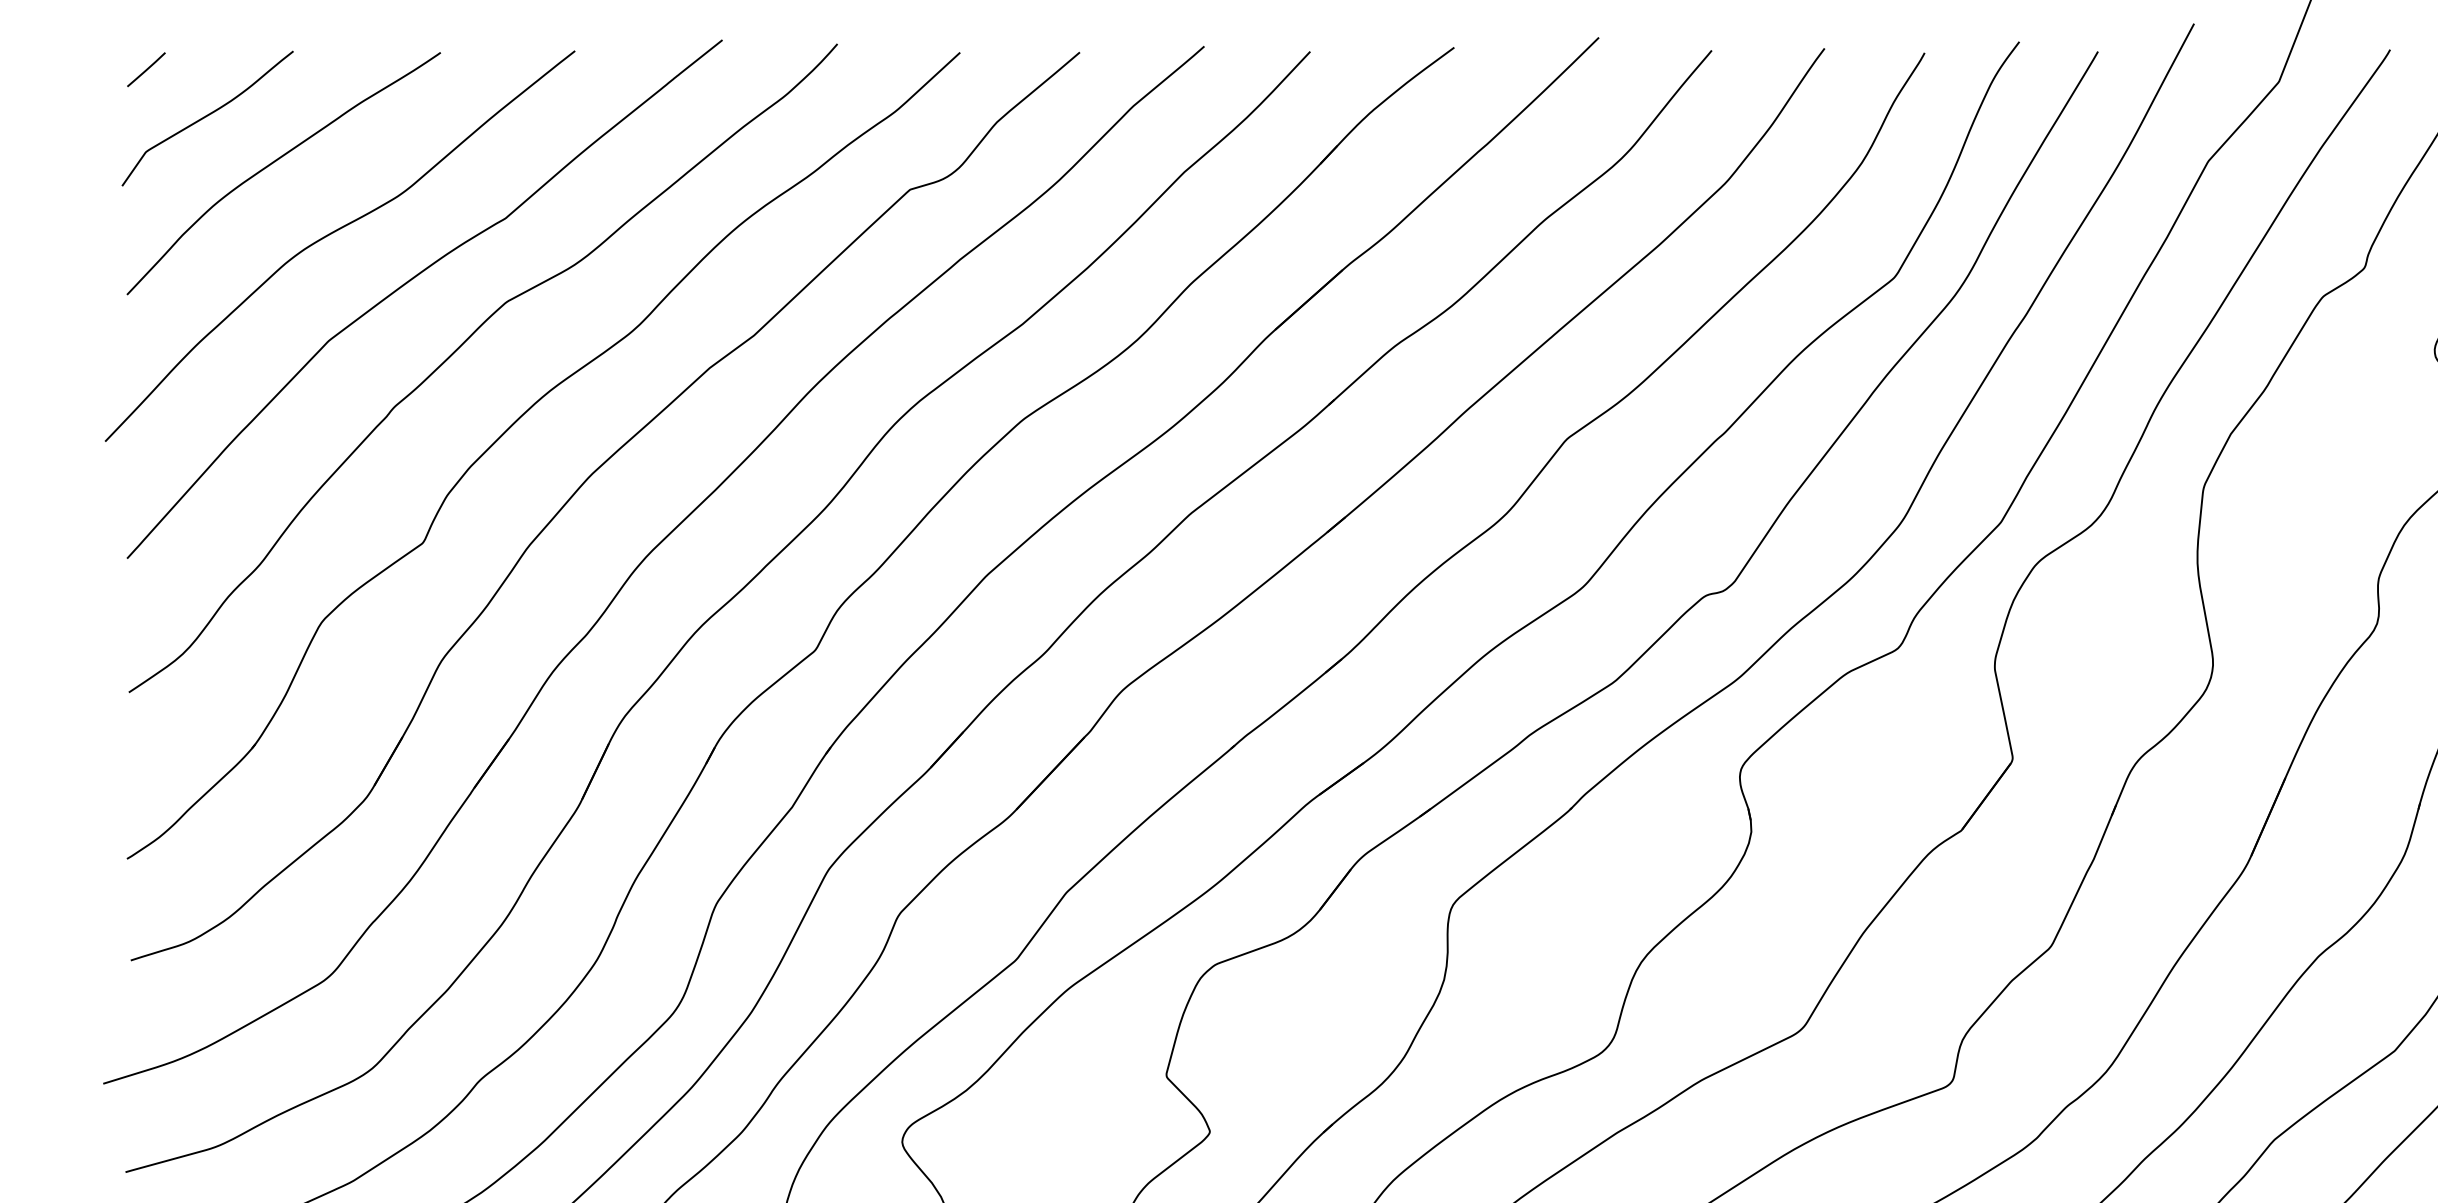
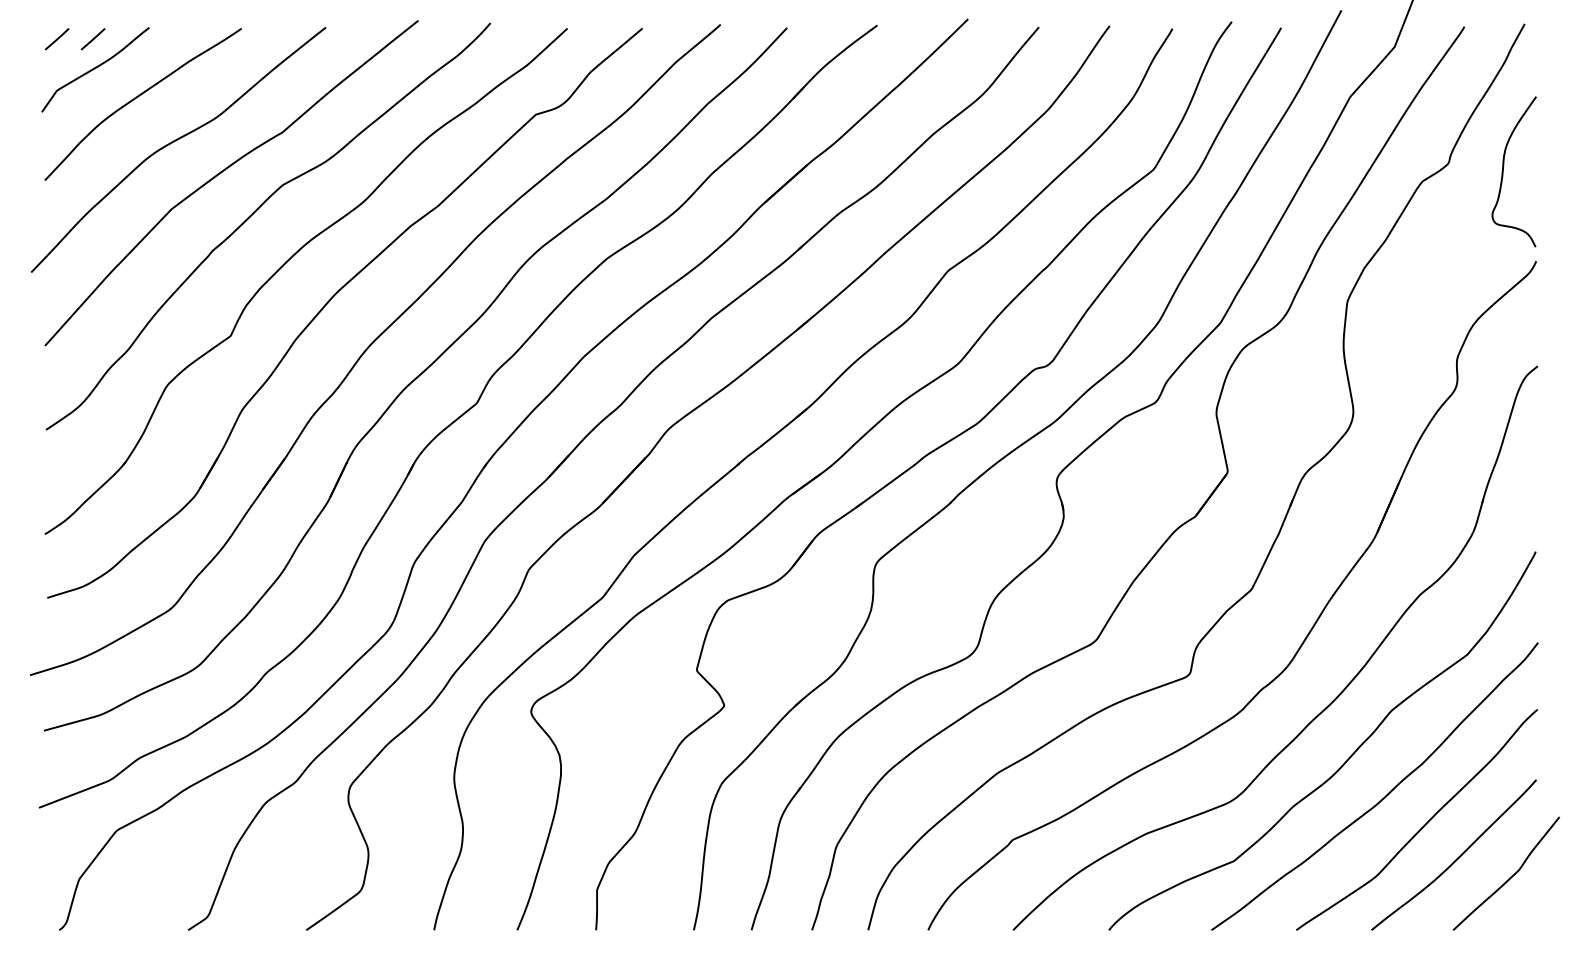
line: (202, 70) -> (92, 39), added

